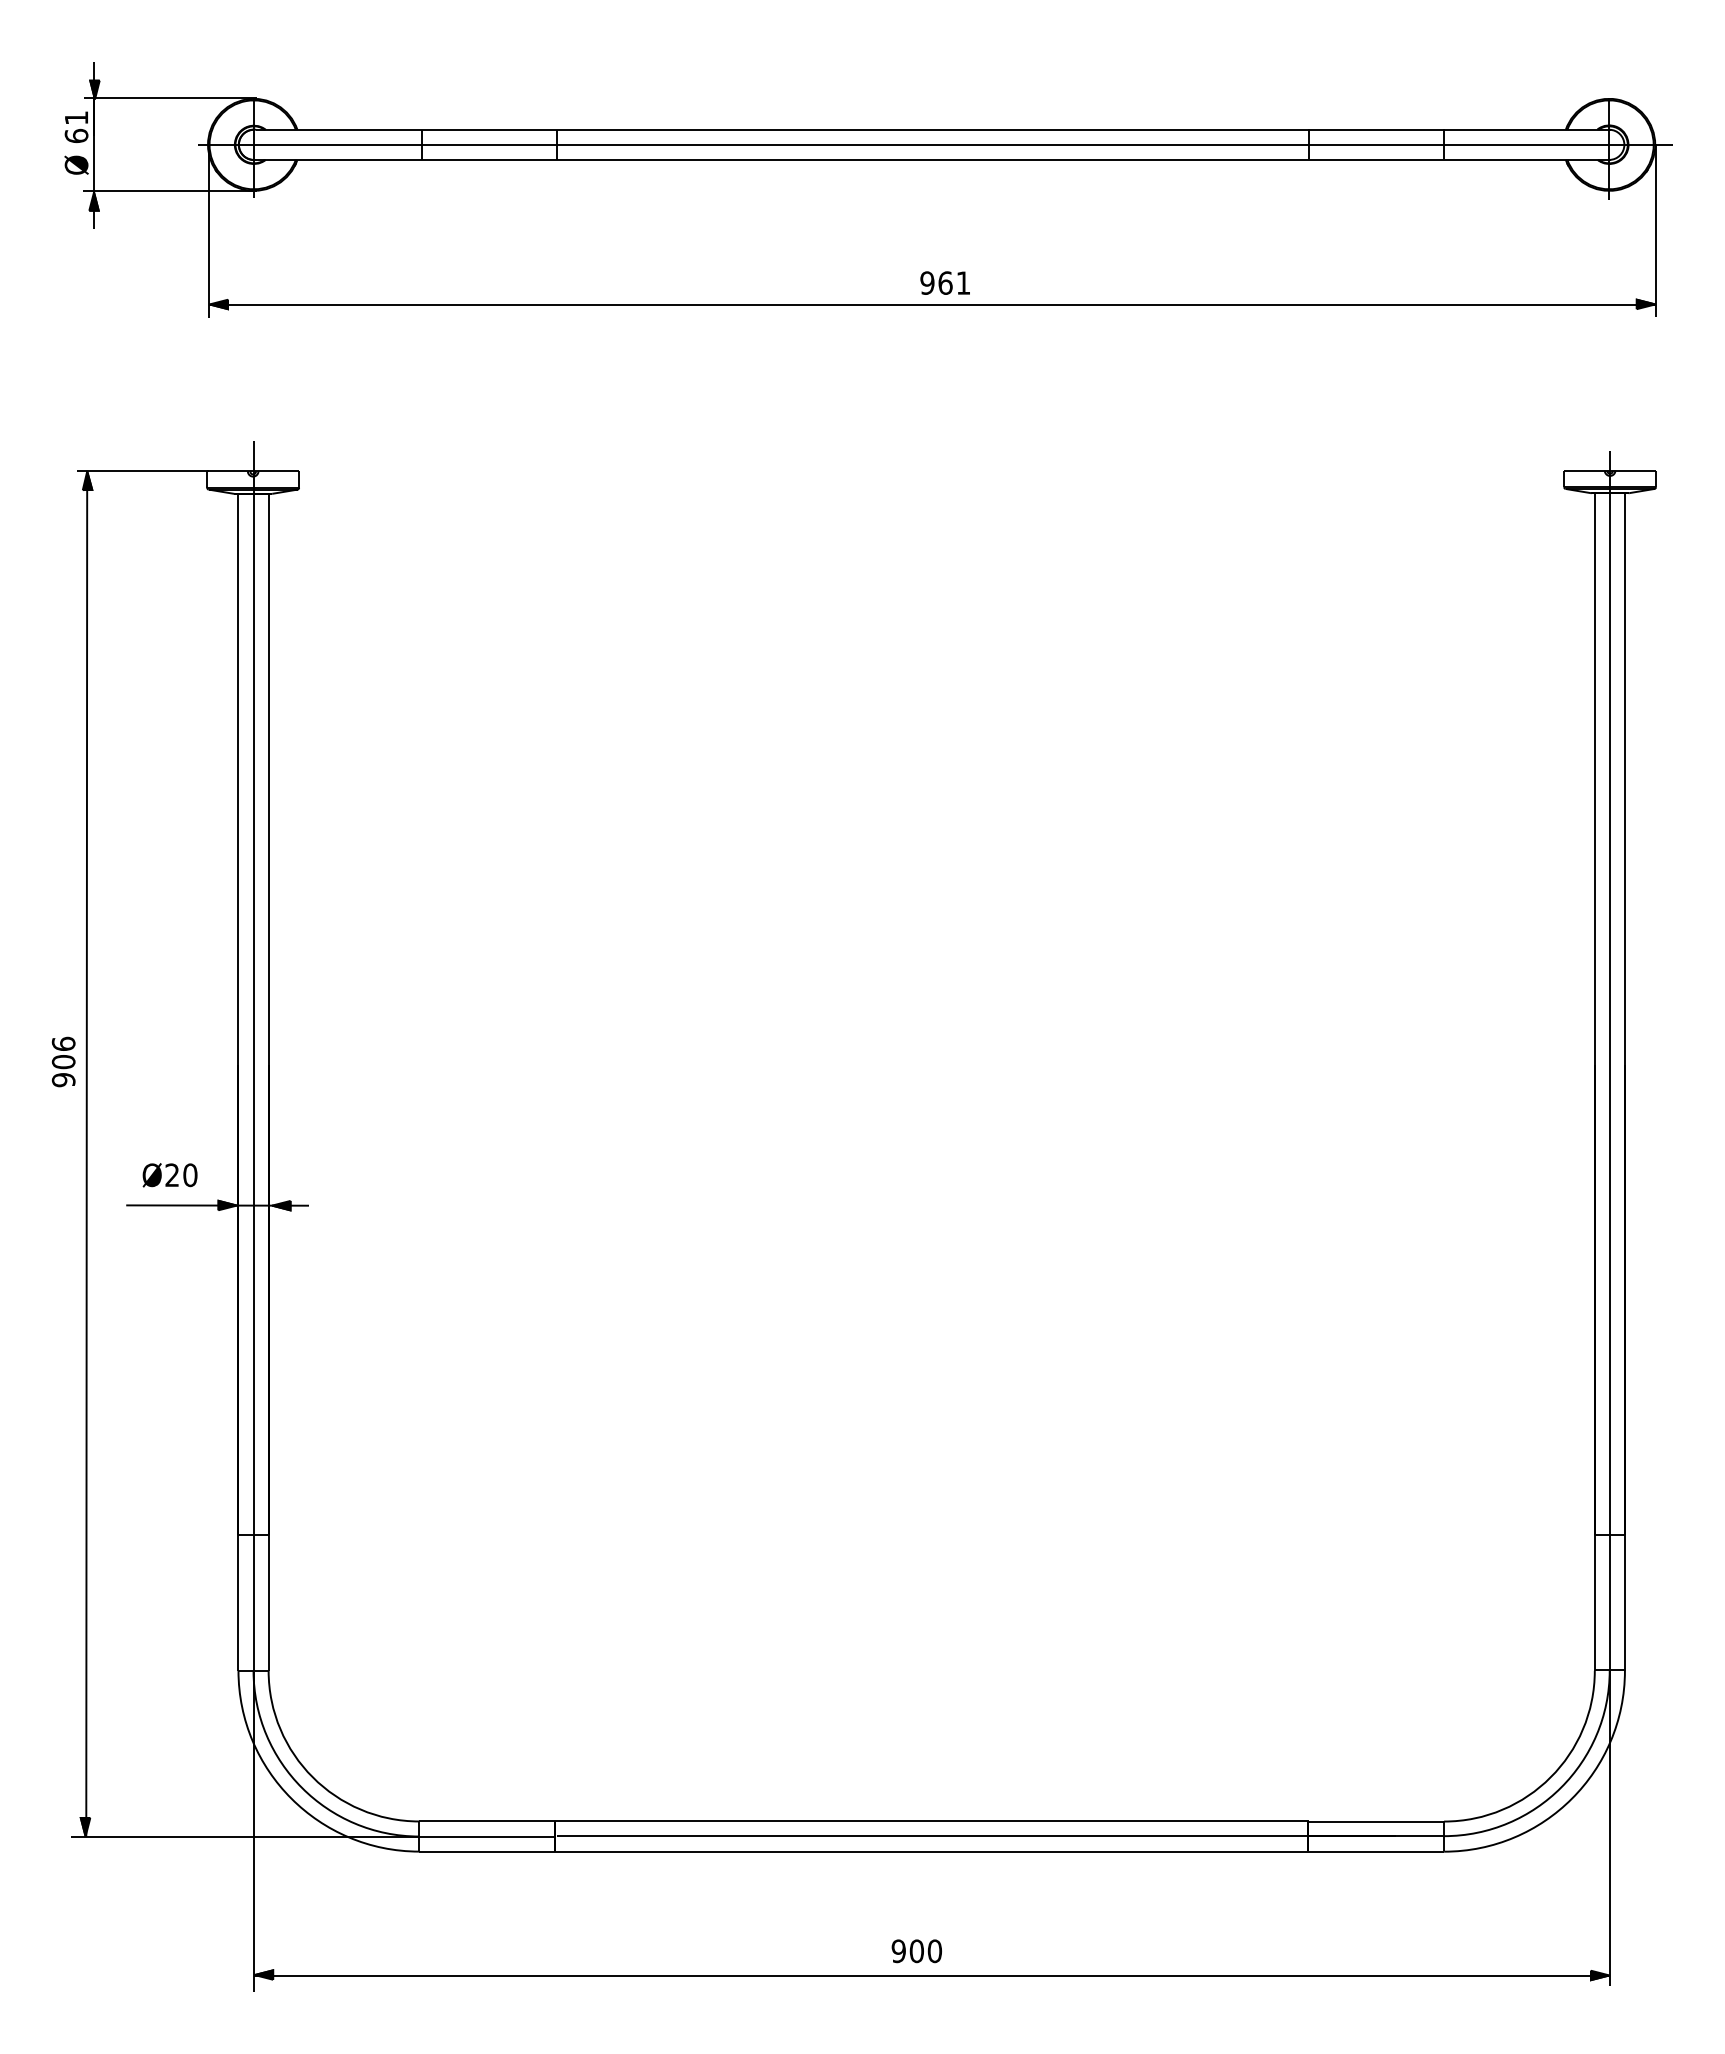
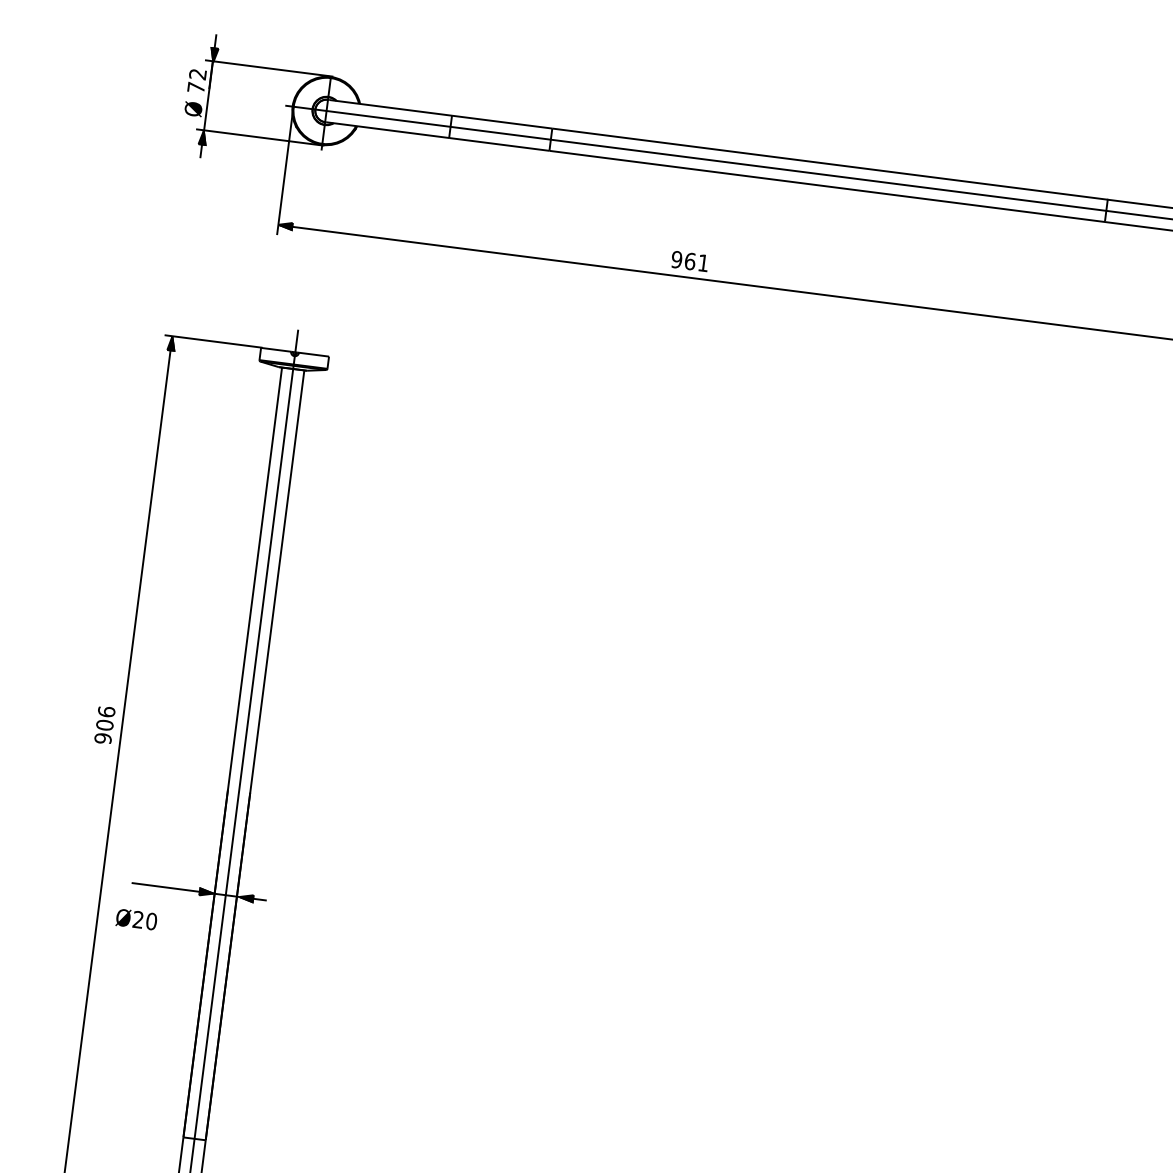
text: (76, 127) -> (197, 81), 61 -> 72
text: (944, 282) -> (689, 260), moved
text: (63, 1061) -> (104, 724), moved
text: (169, 1175) -> (136, 919), moved

